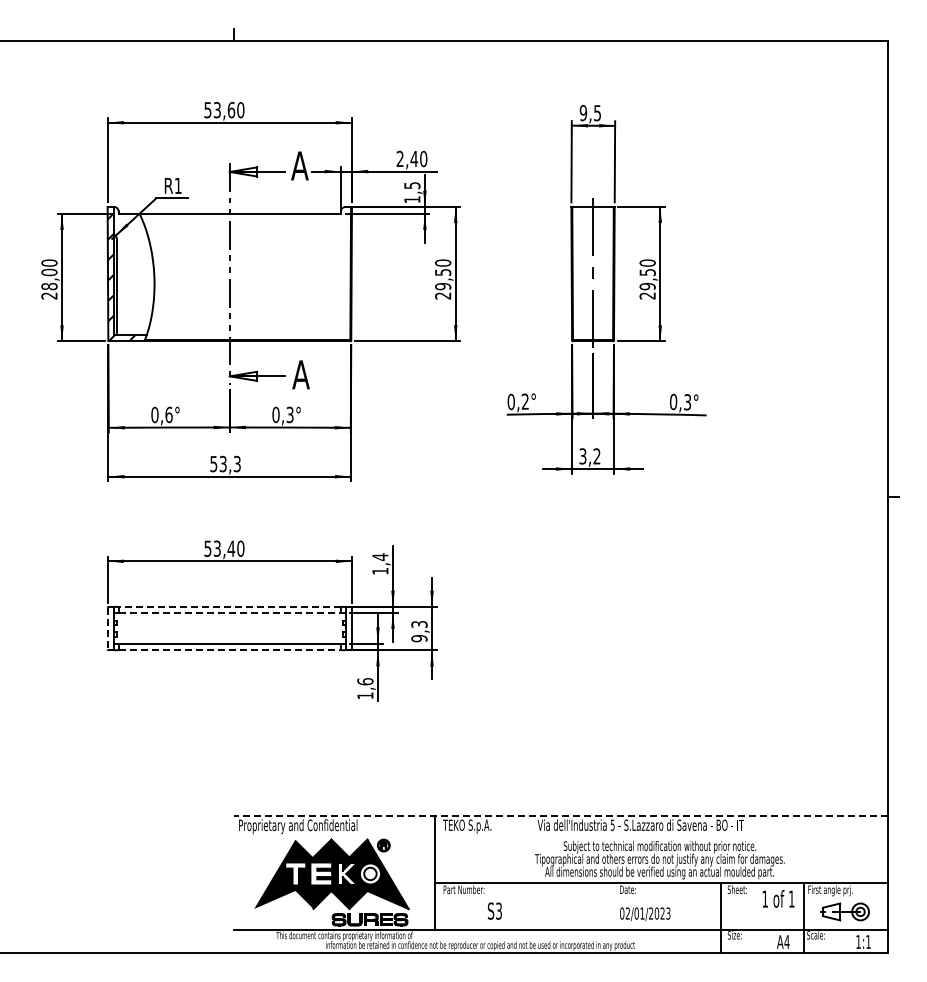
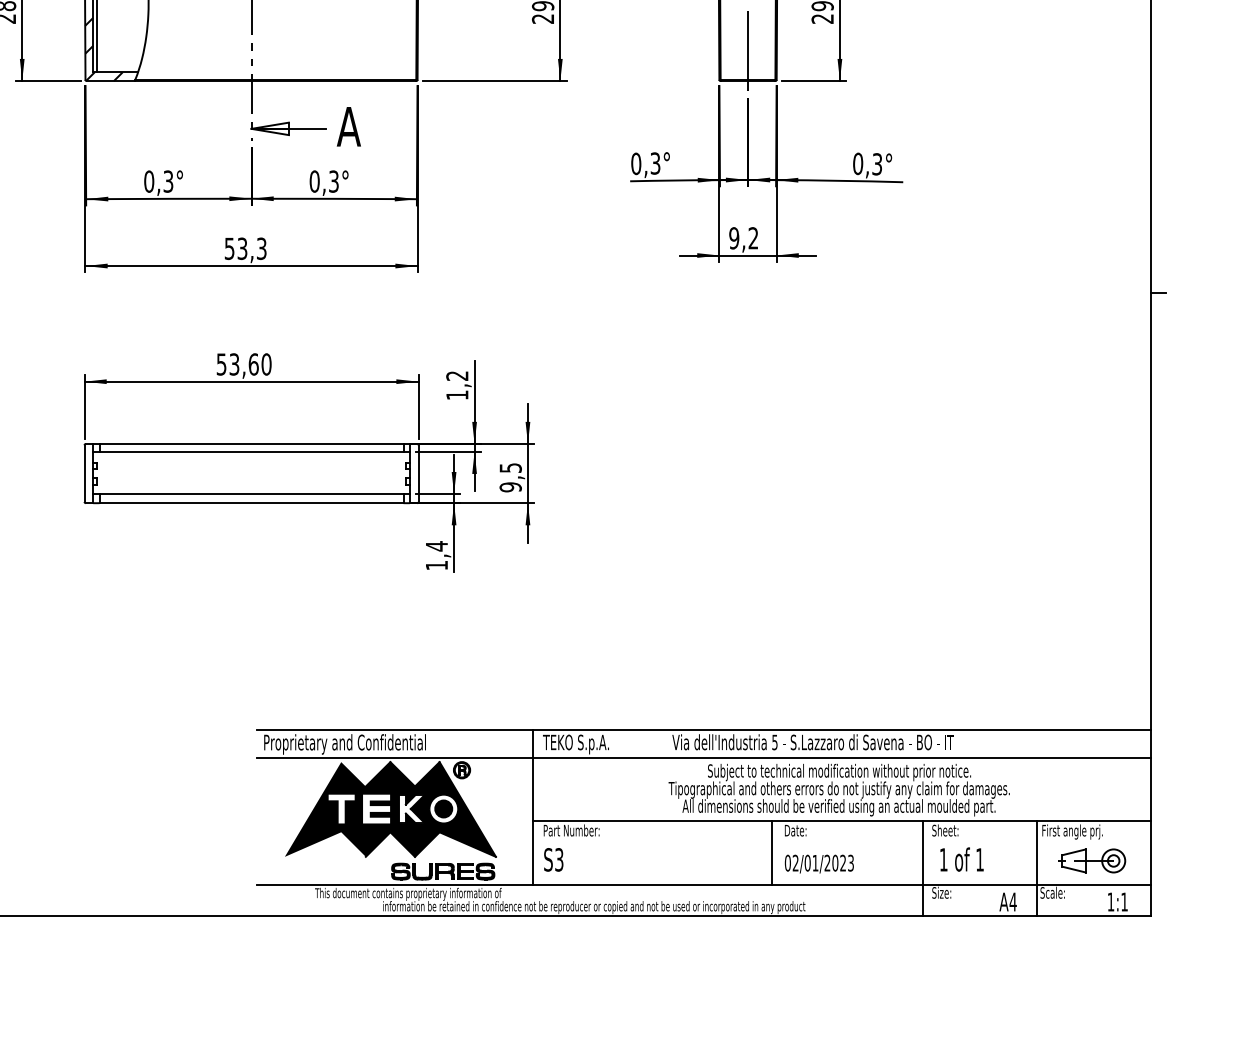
text: (524, 401) -> (654, 163), 0,2° -> 0,3°
text: (168, 414) -> (167, 180), 0,6° -> 0,3°
text: (582, 456) -> (733, 238), 3,2 -> 9,2
text: (231, 548) -> (253, 364), 53,40 -> 53,60
text: (380, 557) -> (457, 376), 1,4 -> 1,2
line: (229, 606) -> (251, 443), dashed -> solid
line: (230, 612) -> (252, 451), dashed -> solid
text: (418, 624) -> (509, 468), 9,3 -> 9,5
line: (107, 628) -> (84, 473), dashed -> solid
line: (230, 650) -> (252, 503), dashed -> solid
text: (365, 681) -> (436, 545), 1,6 -> 1,4
line: (560, 815) -> (703, 729), dashed -> solid
line: (560, 836) -> (703, 757), added
fill: (370, 873) -> (443, 808), added
text: (778, 898) -> (961, 858), moved
line: (610, 906) -> (771, 853), added
text: (494, 910) -> (553, 858), moved

